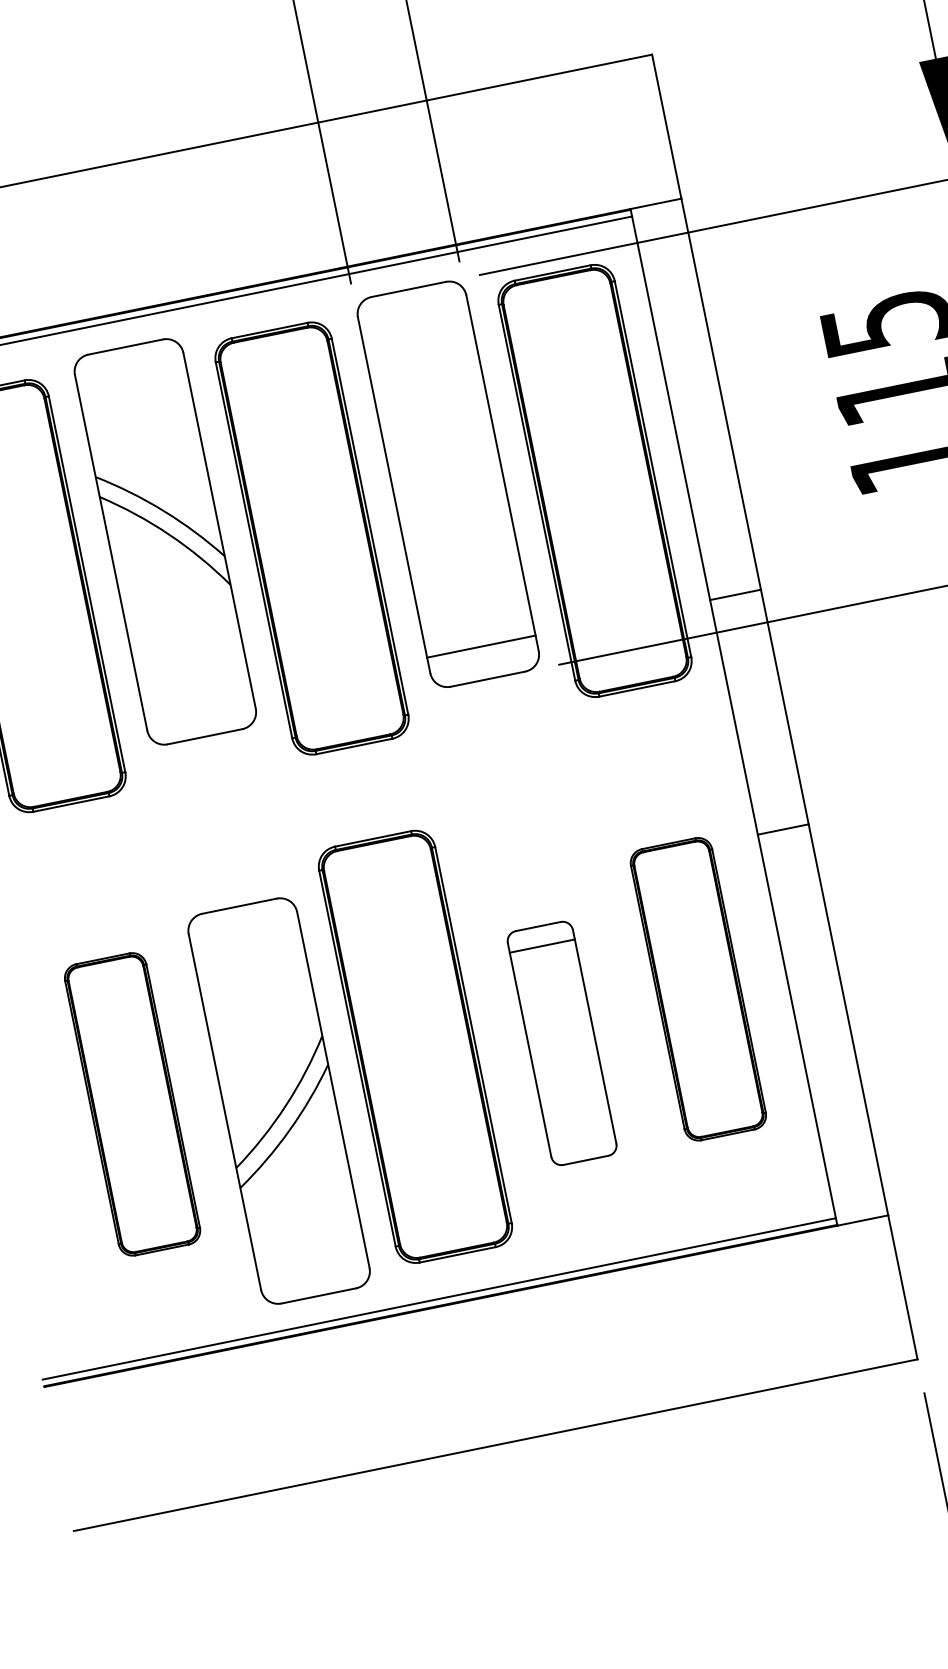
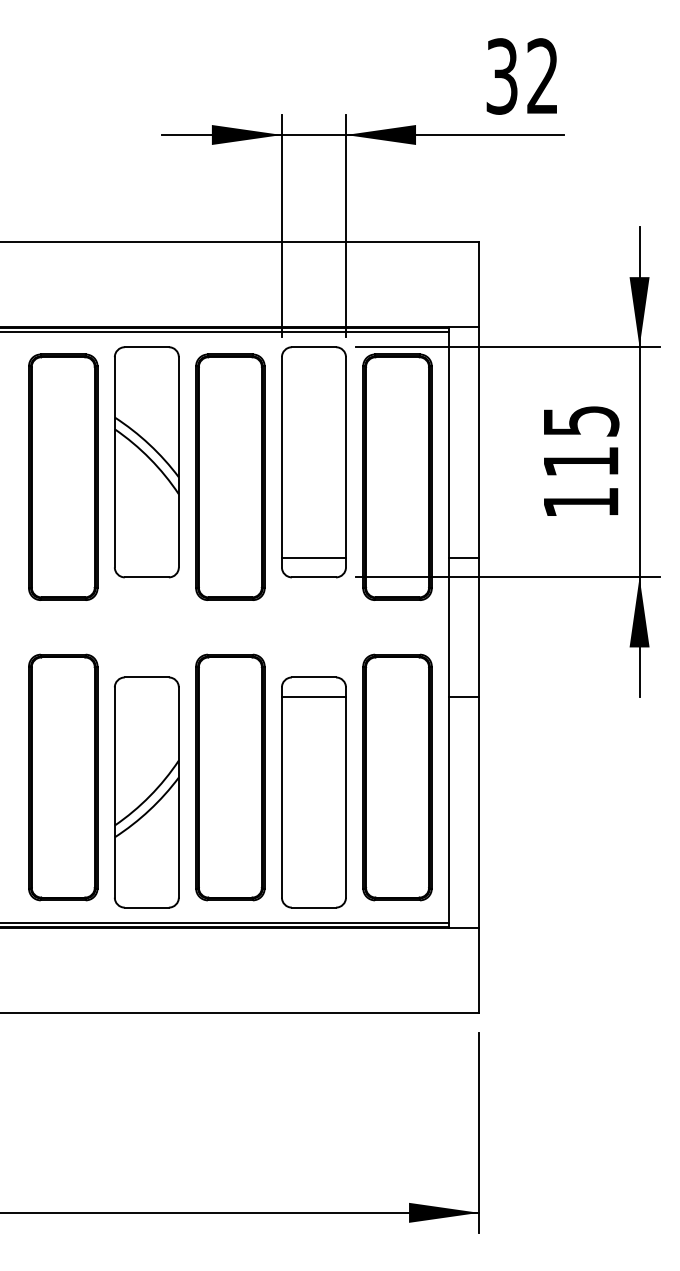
part: (698, 989) -> (397, 777), size x1.43
part: (561, 1043) -> (313, 792), size x1.67
part: (132, 1104) -> (63, 777), size x1.43

